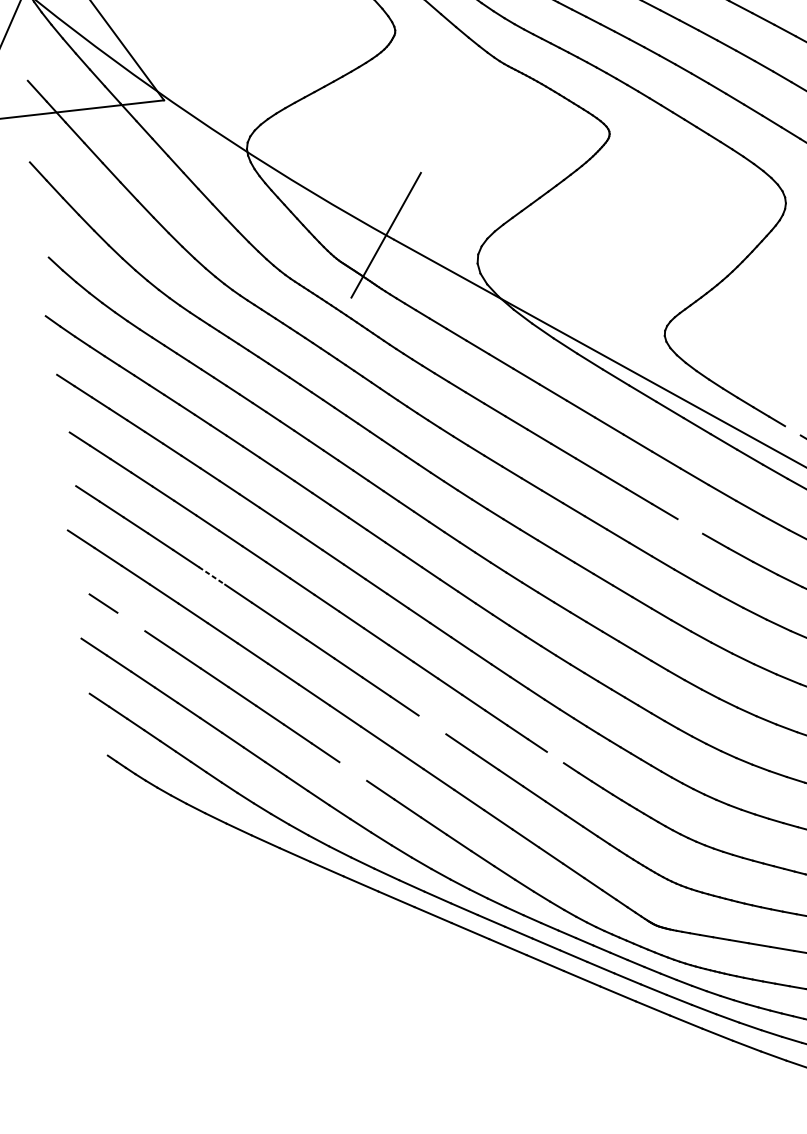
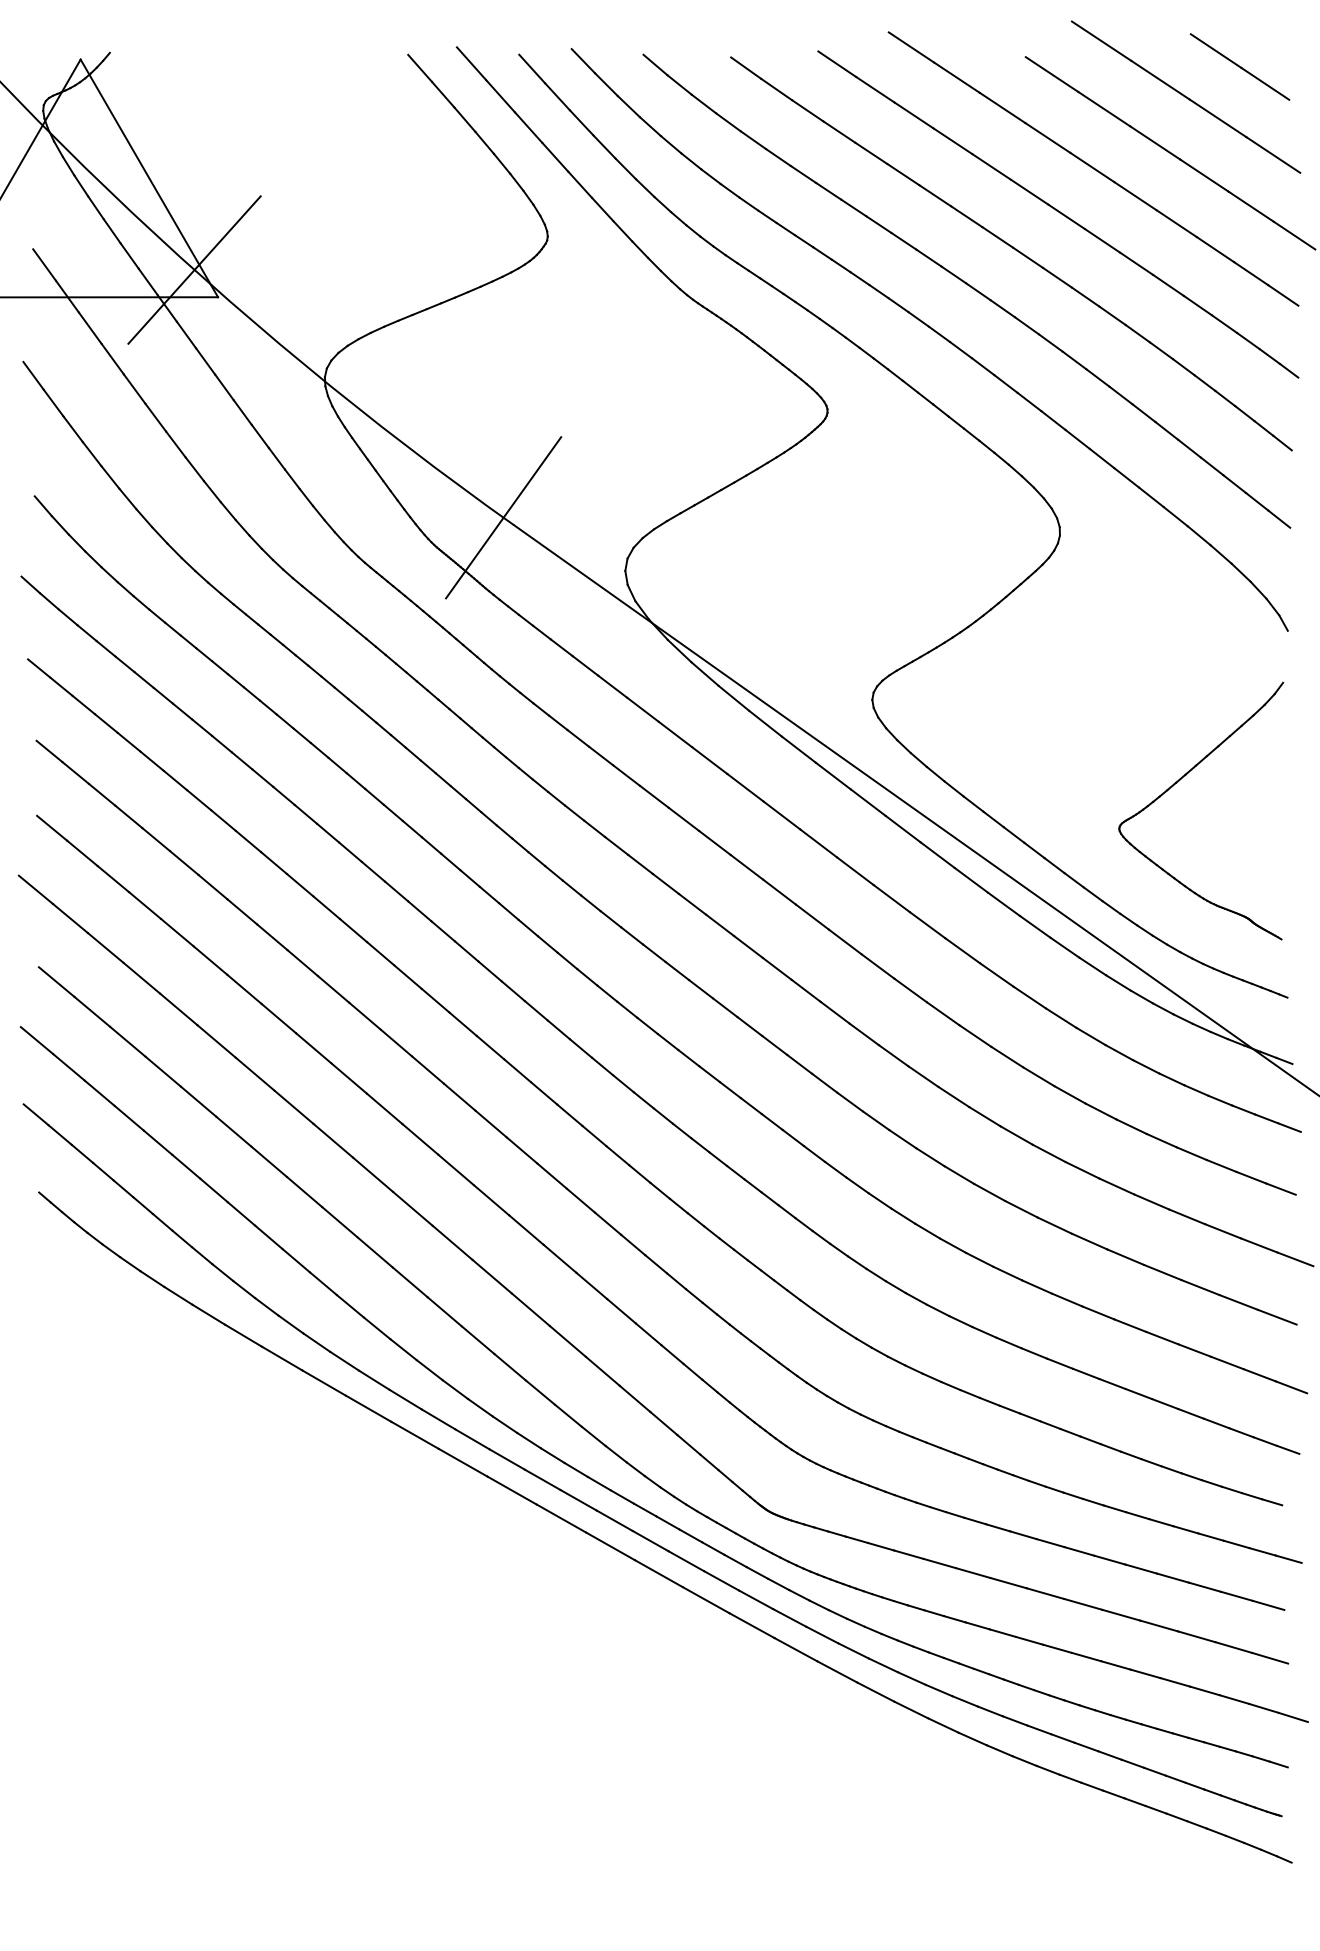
line: (144, 82) -> (194, 269), added
line: (792, 430) -> (1034, 850), added
line: (689, 526) -> (877, 966), added
line: (211, 575) -> (210, 960), dashed -> solid
line: (130, 621) -> (91, 1011), added
line: (432, 725) -> (491, 1200), added
line: (555, 757) -> (656, 1264), added
line: (352, 771) -> (374, 1252), added

